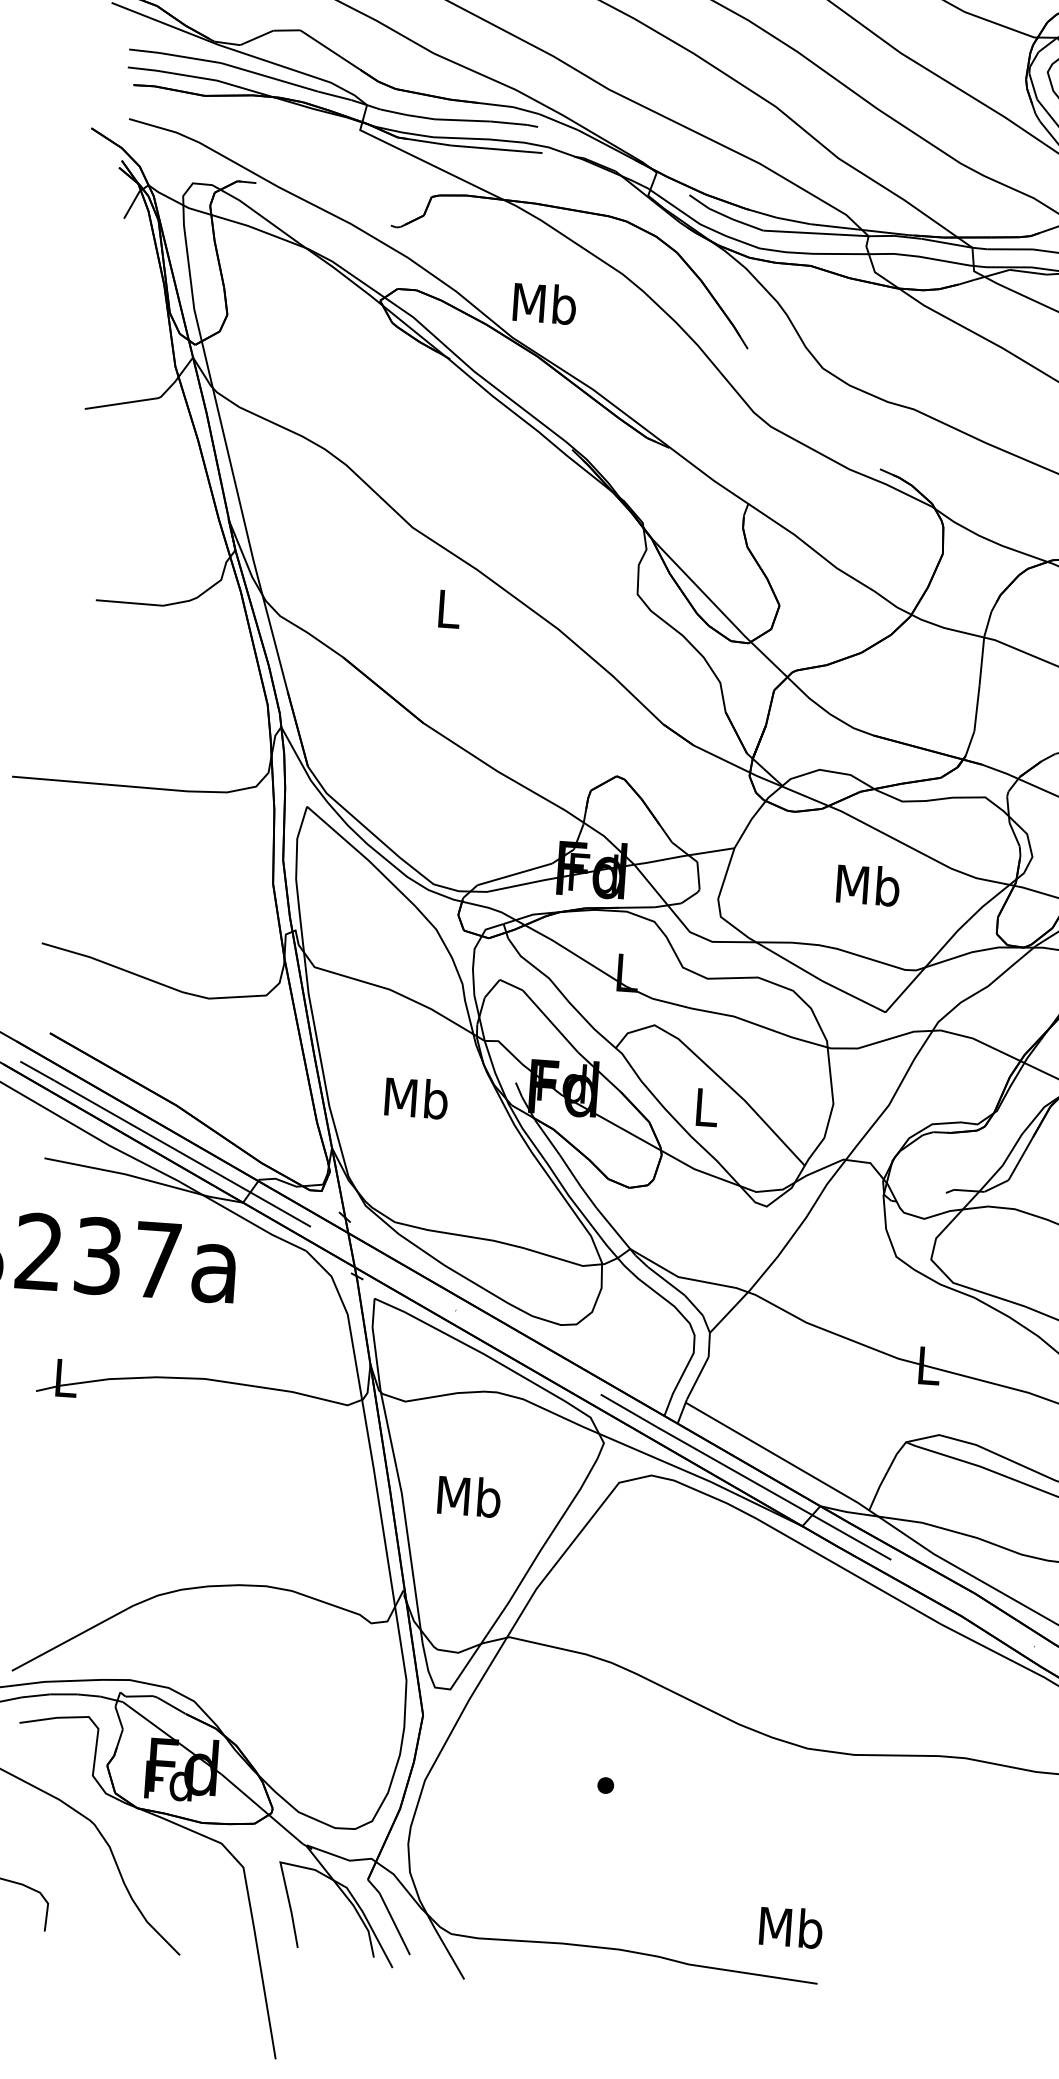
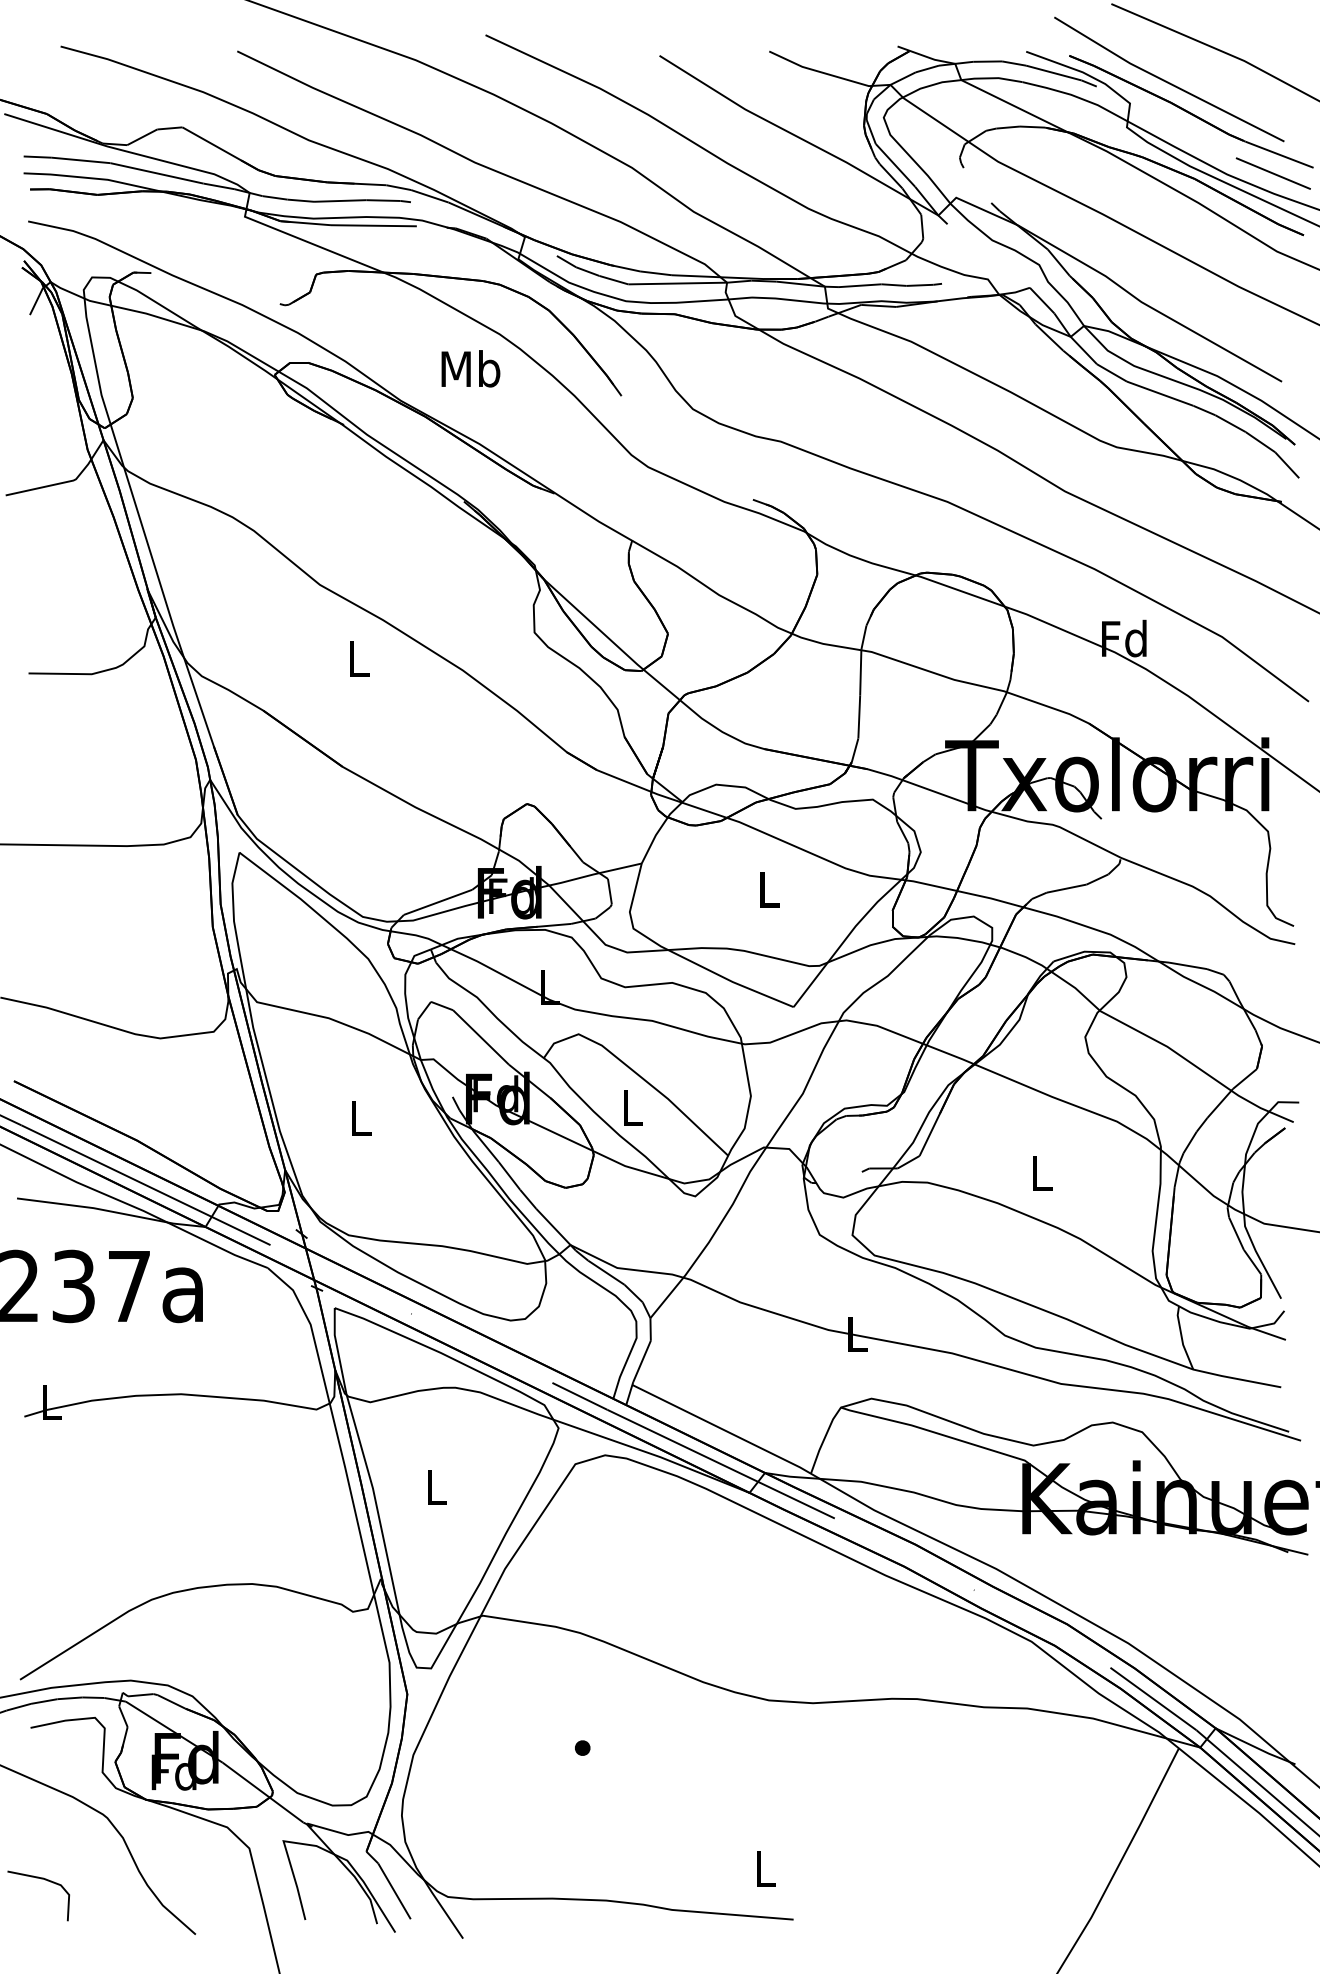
text: (544, 303) -> (470, 368), moved
text: (868, 885) -> (769, 889), Mb -> L
text: (416, 1097) -> (360, 1117), Mb -> L
text: (469, 1496) -> (436, 1486), Mb -> L
text: (791, 1927) -> (765, 1868), Mb -> L

